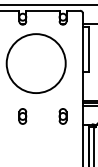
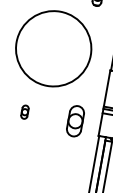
part: (22, 116) -> (24, 112), size x0.7
part: (62, 116) -> (74, 121), size x1.6

